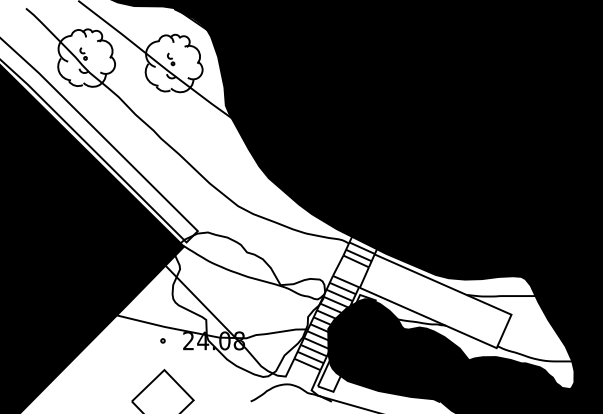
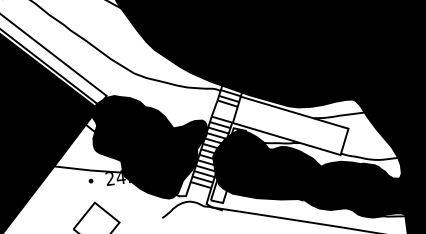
fill: (248, 304) -> (151, 145), added

